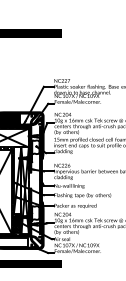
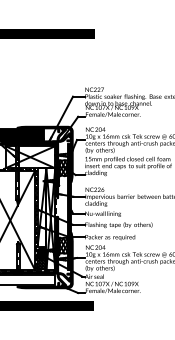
hatch: (35, 147) -> (63, 168), added
hatch: (35, 212) -> (63, 245), added

